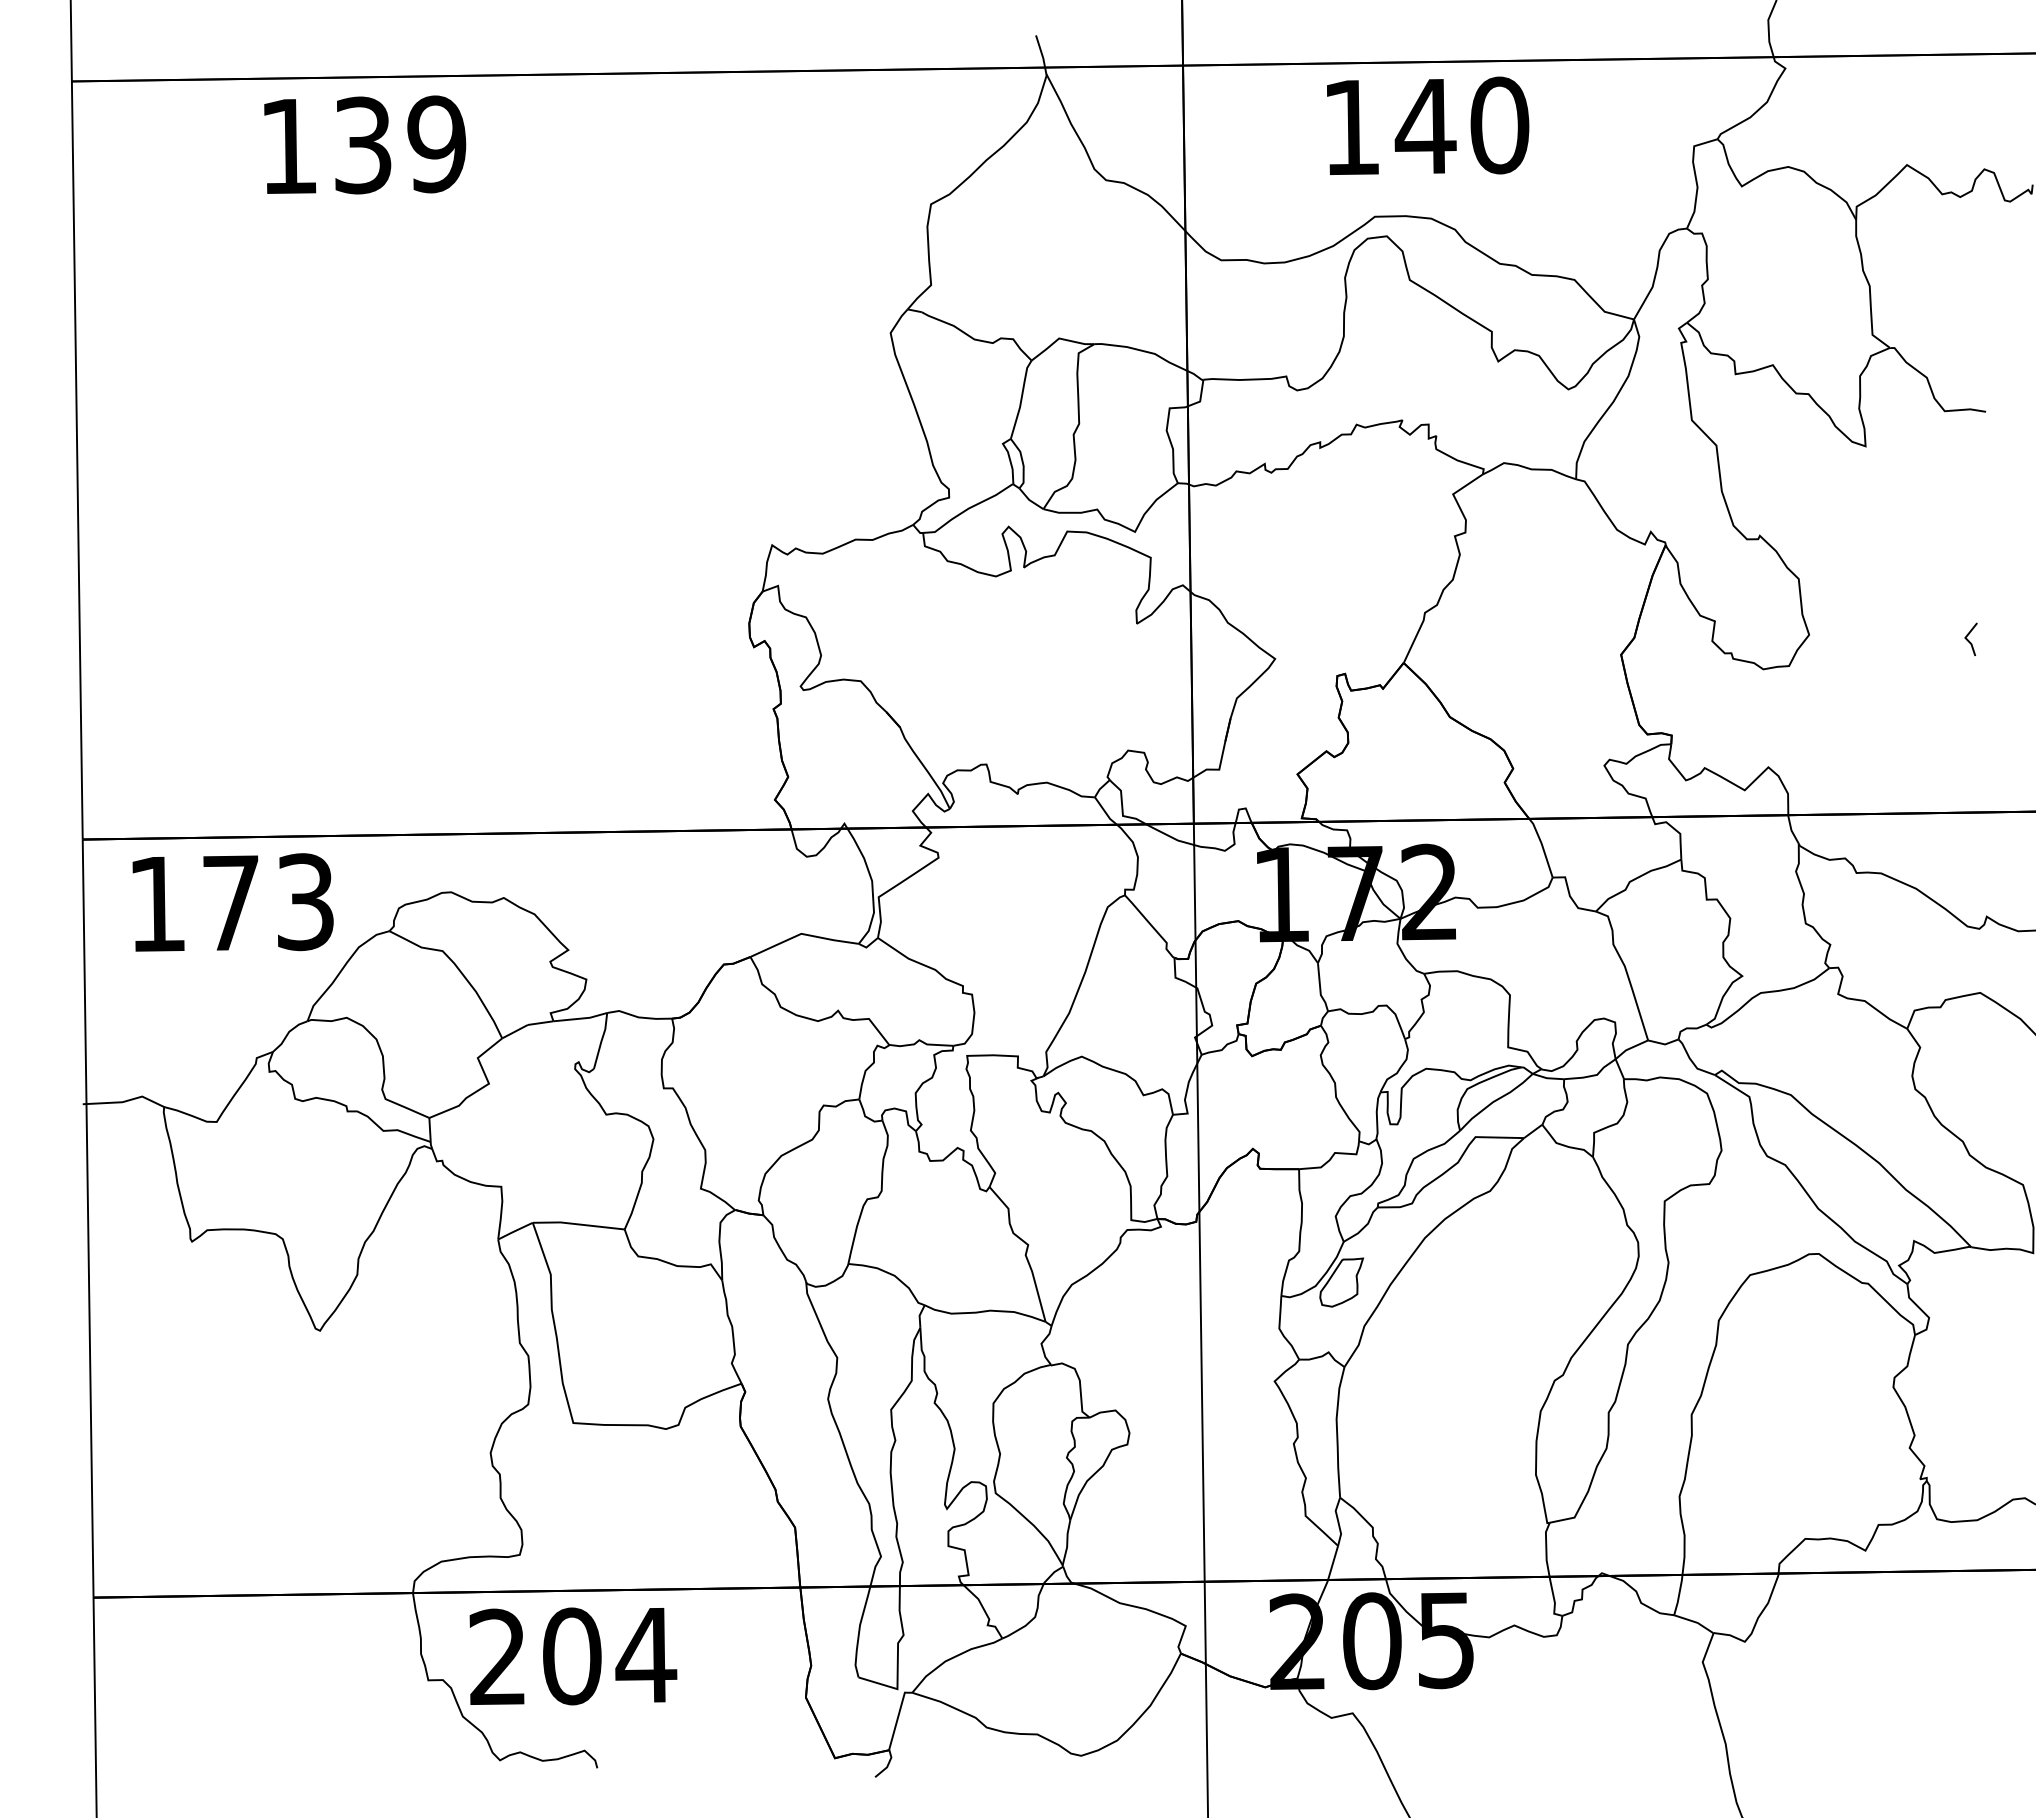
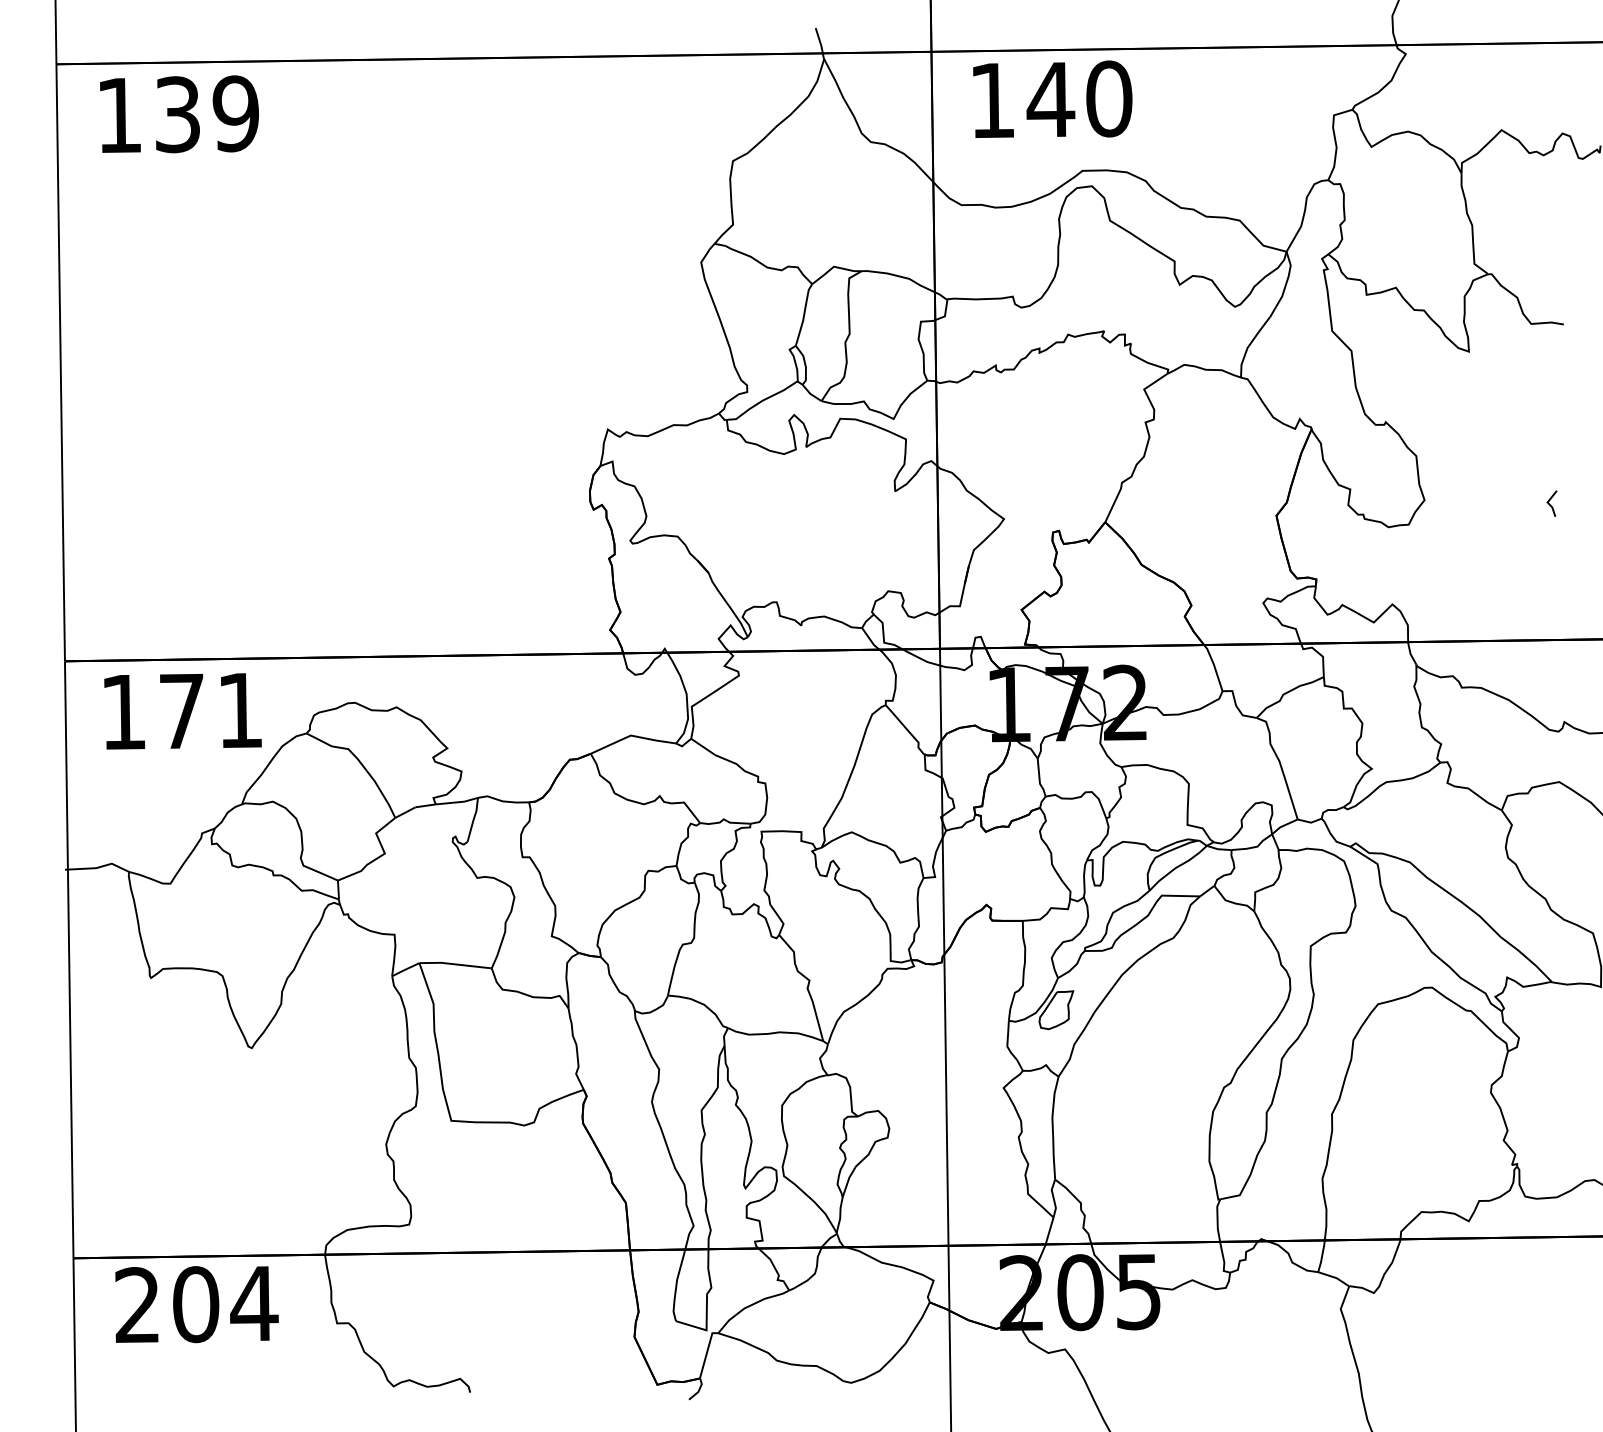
text: (1428, 125) -> (1053, 98), moved
text: (365, 144) -> (179, 113), moved
text: (305, 902) -> (240, 710), 173 -> 171
text: (573, 1656) -> (197, 1304), moved

